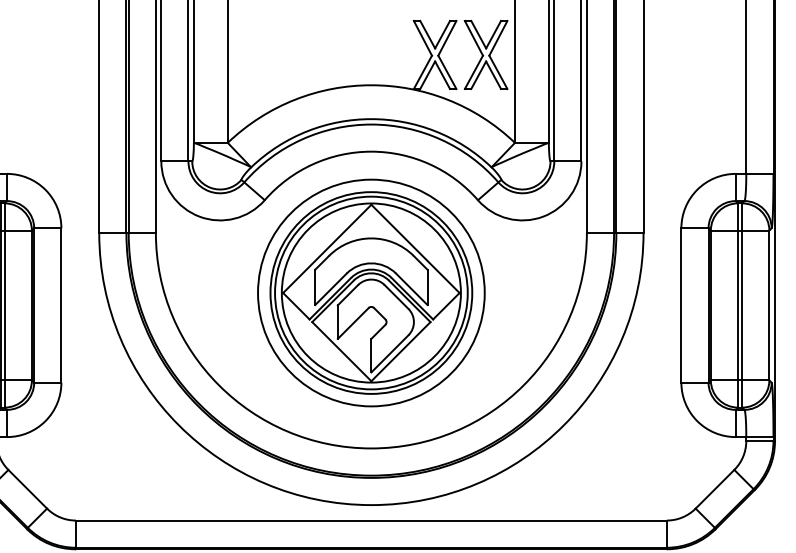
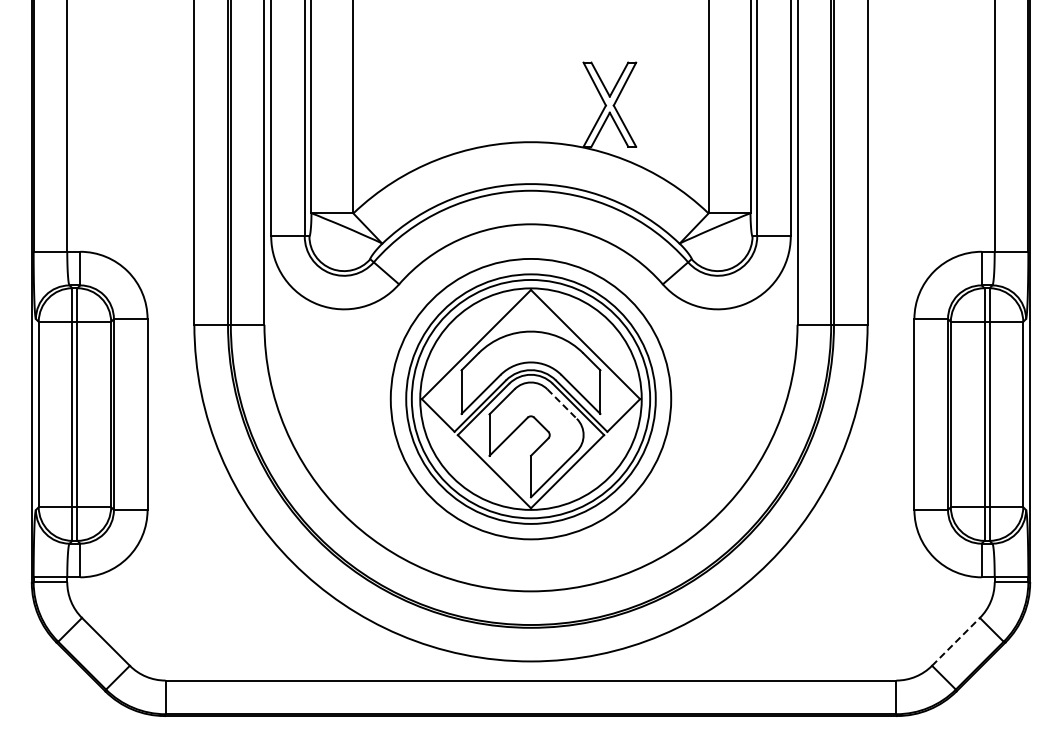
part: (485, 54) -> (672, 104), removed
line: (396, 297) -> (562, 404), solid -> dashed
line: (715, 488) -> (956, 641), solid -> dashed

